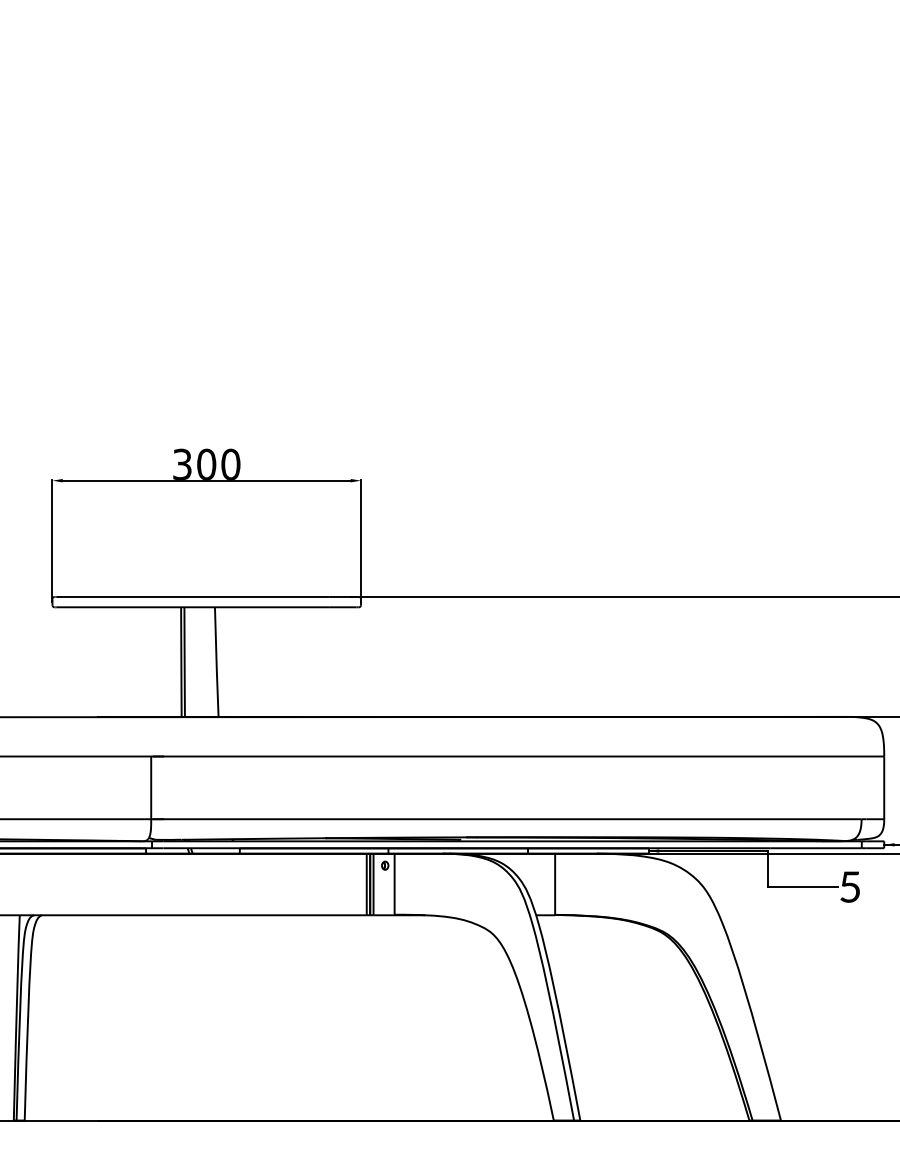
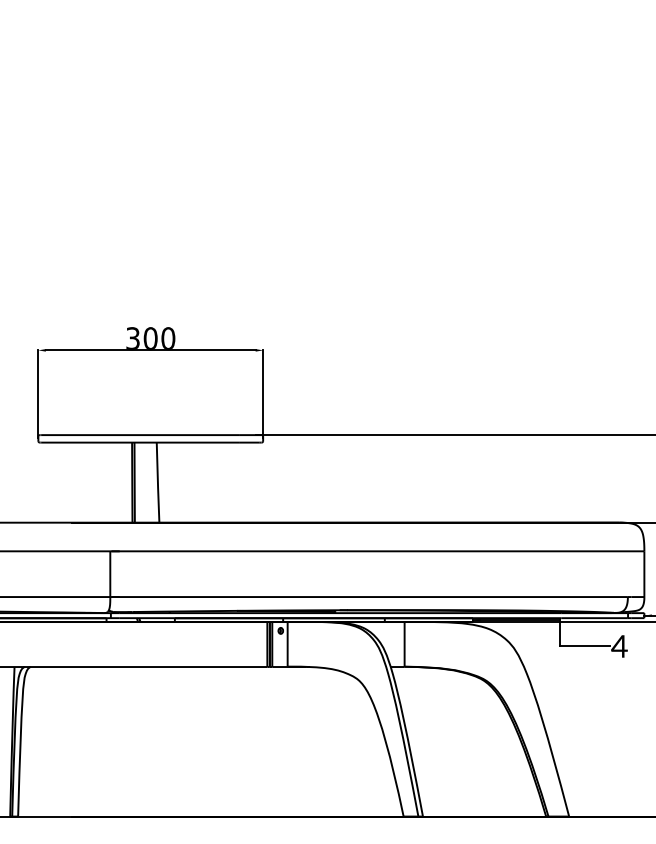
text: (850, 887) -> (619, 646), 5 -> 4

